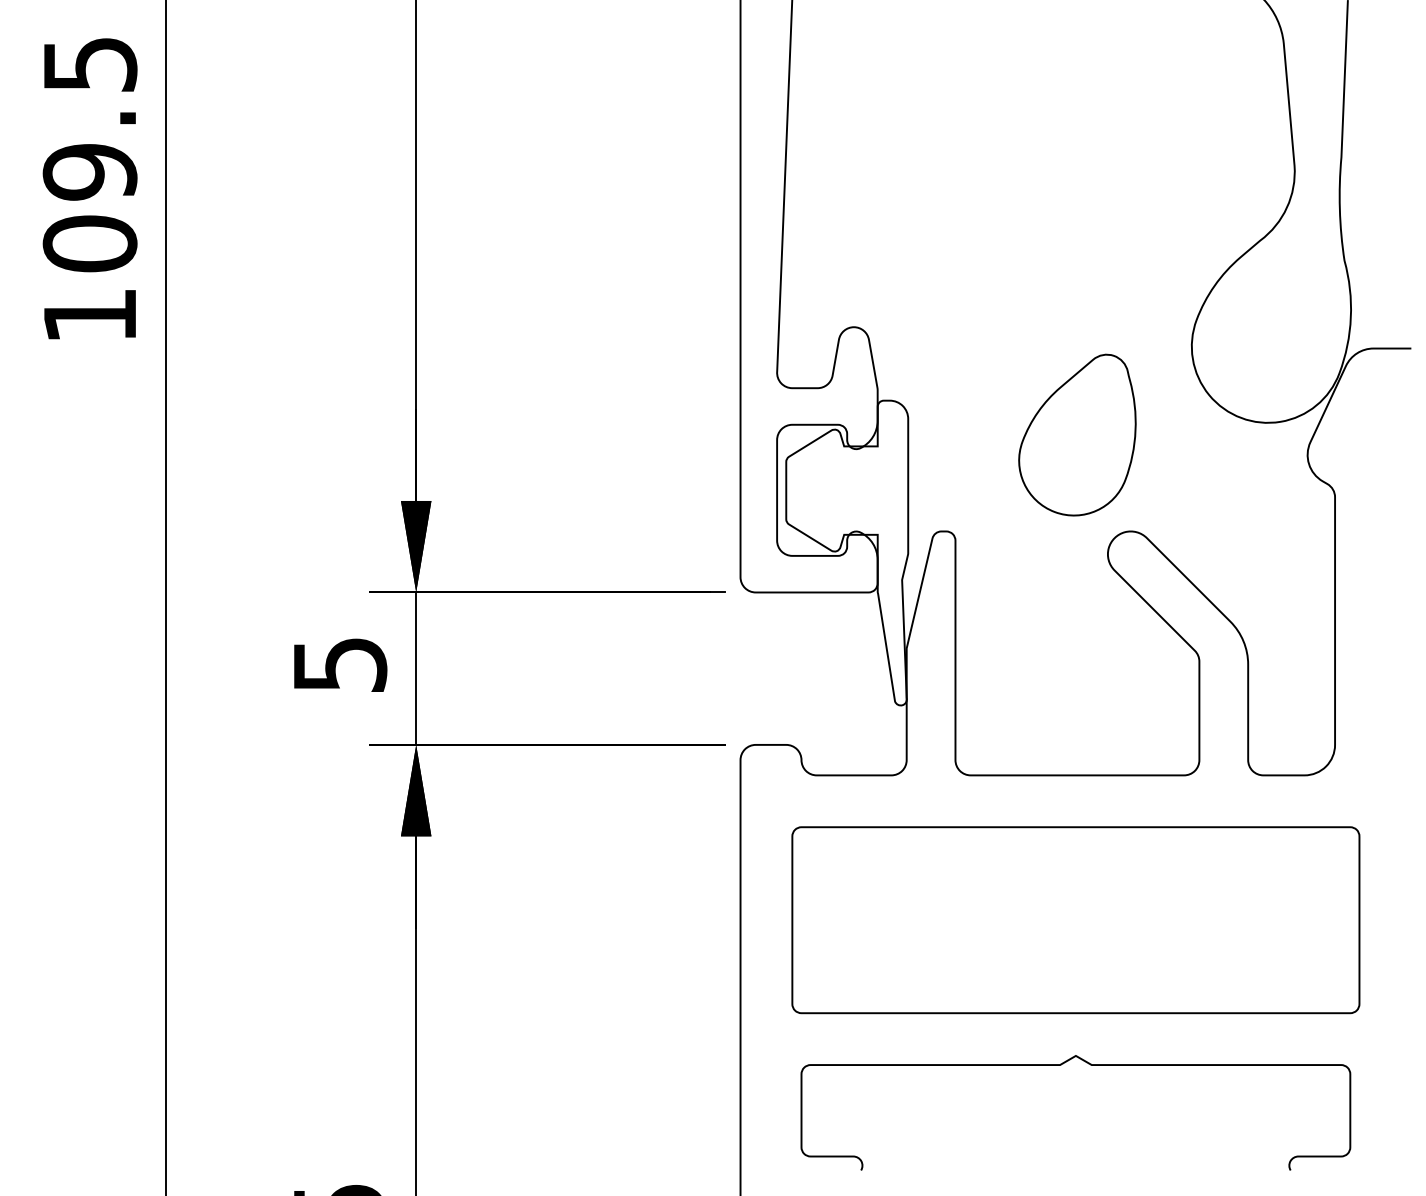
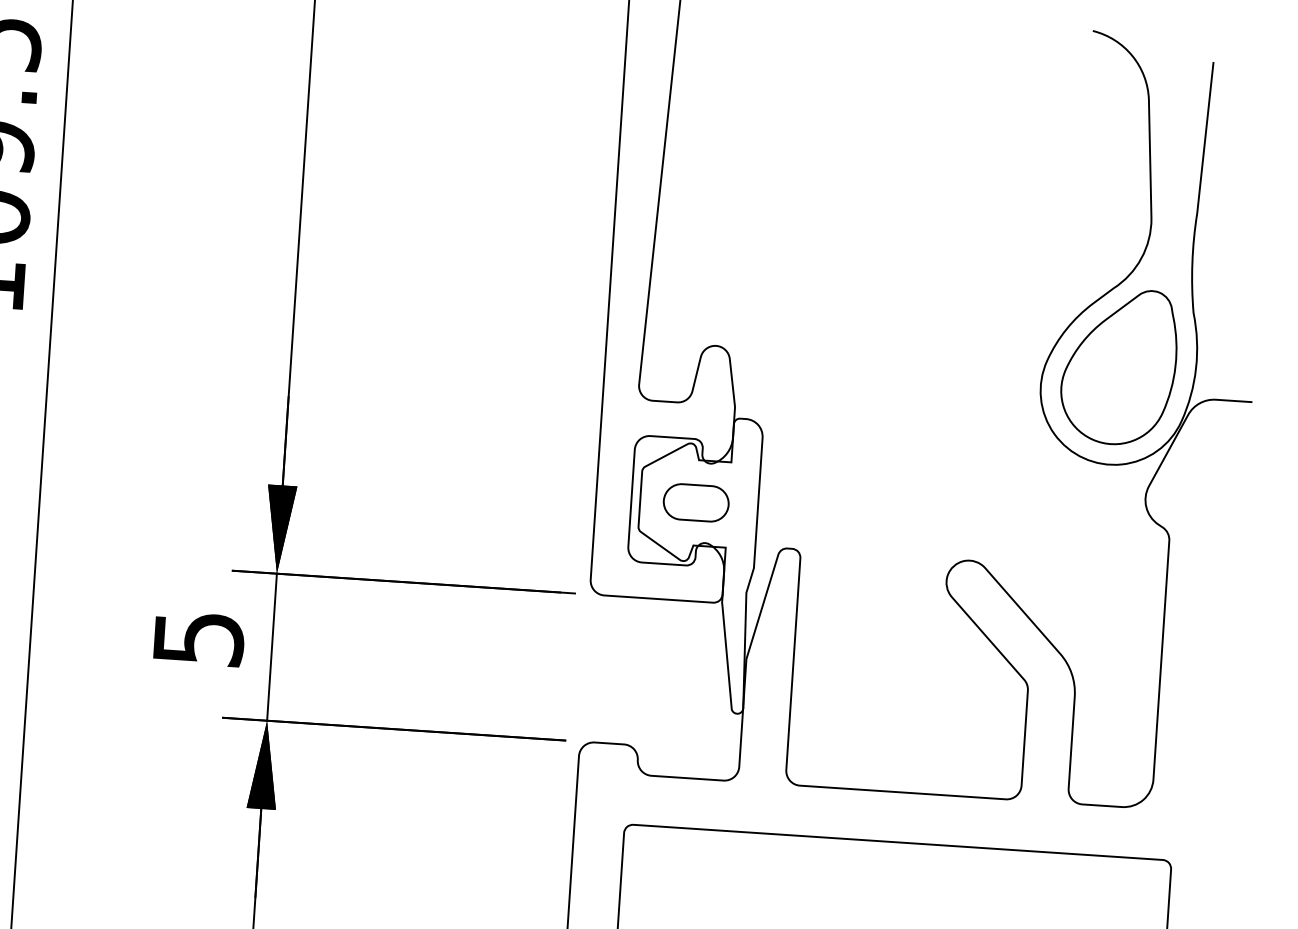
part: (1077, 434) -> (1119, 366), moved
part: (843, 490) -> (695, 502), added

